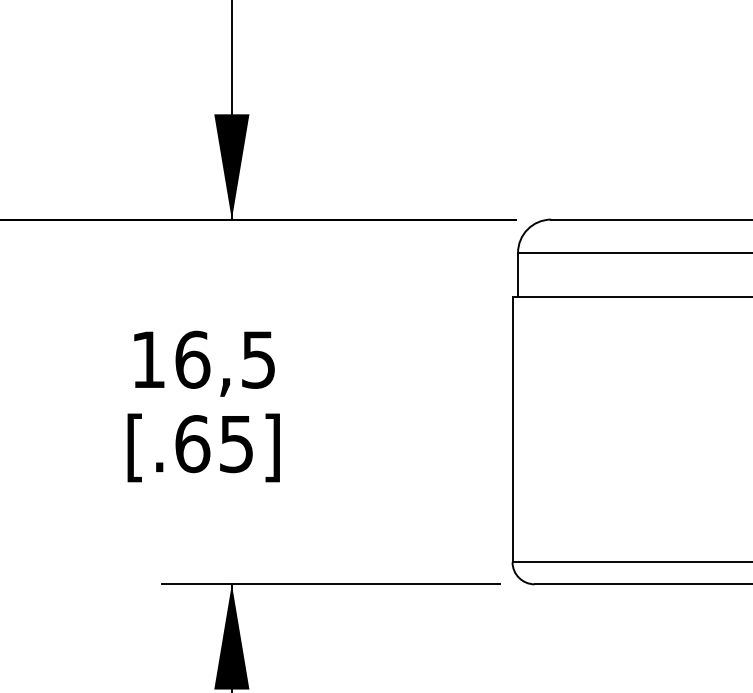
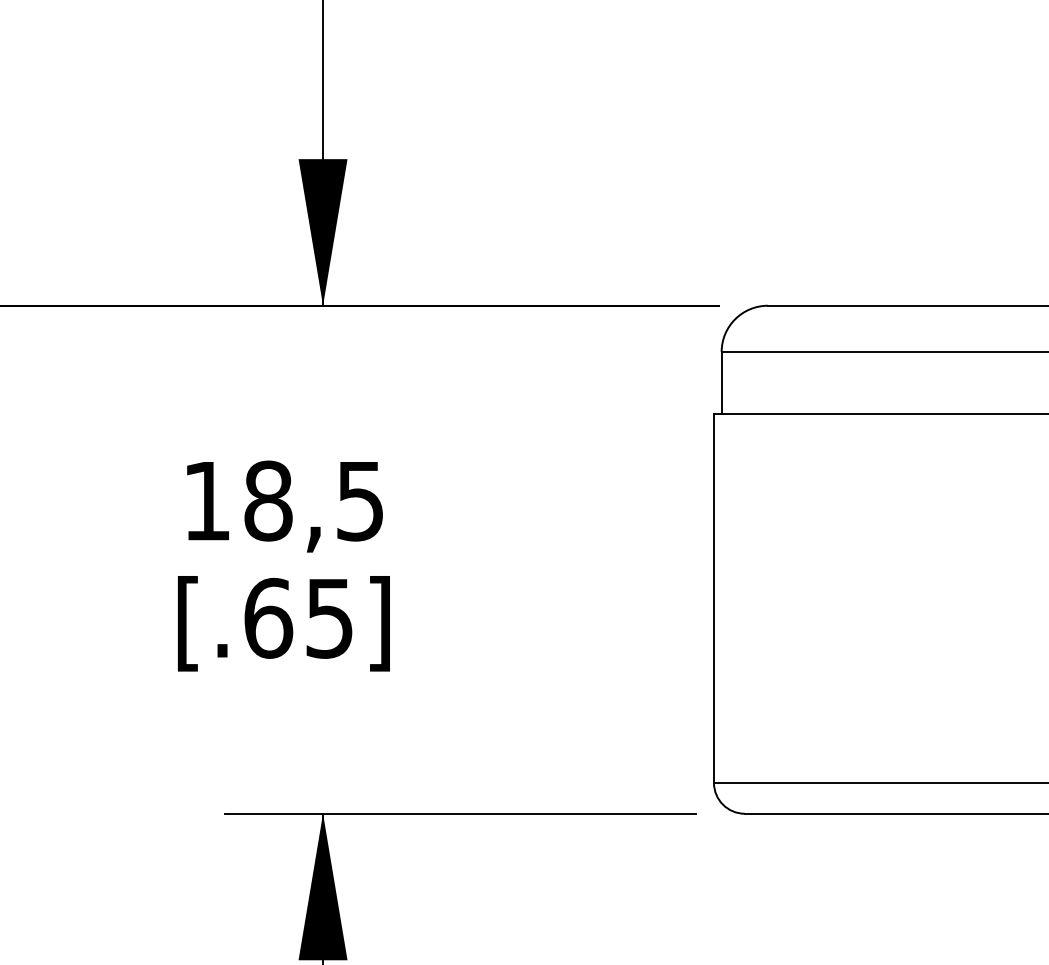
text: (192, 359) -> (268, 500), 16,5 -> 18,5

